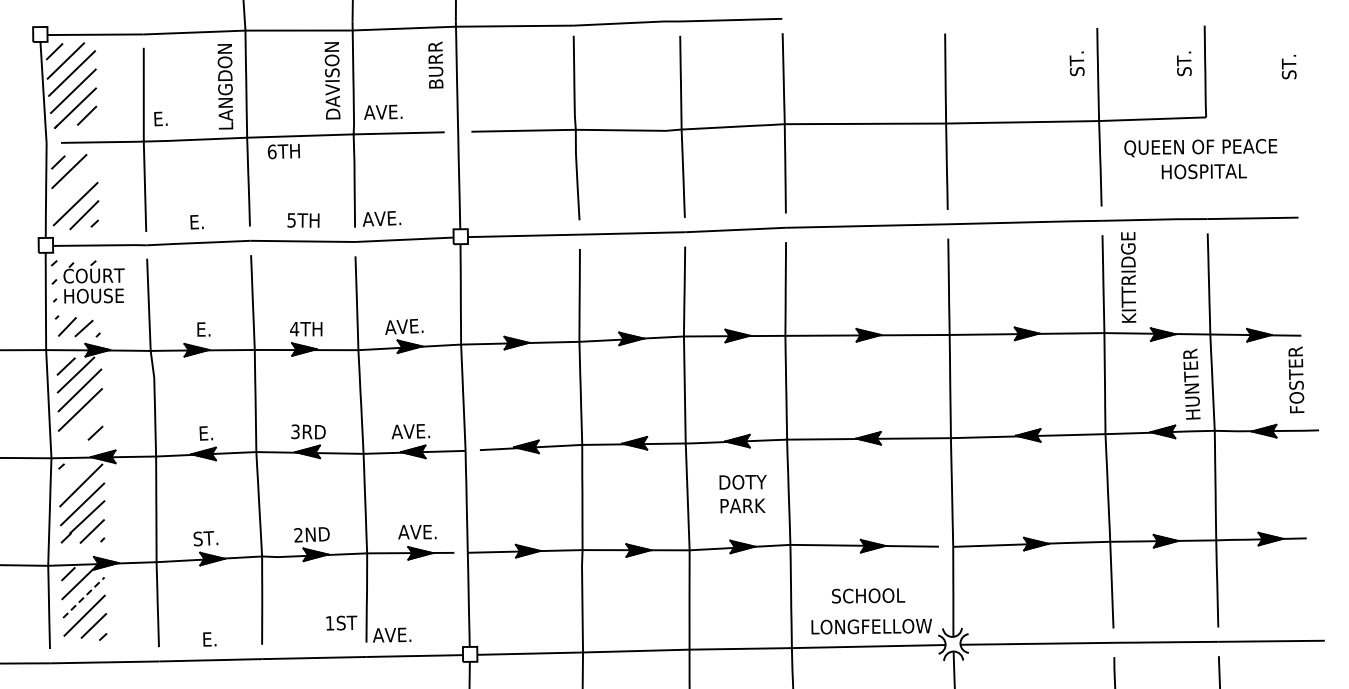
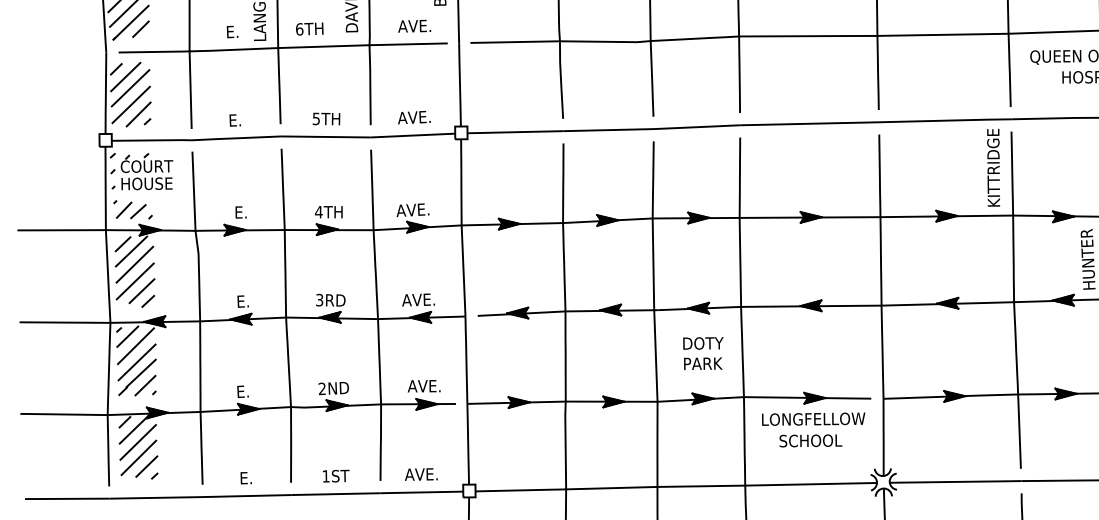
text: (383, 111) -> (414, 25), moved
text: (160, 118) -> (232, 31), moved
text: (283, 151) -> (309, 29), moved
line: (74, 184) -> (130, 88), added
text: (382, 218) -> (414, 117), moved
text: (1128, 277) -> (993, 167), moved
line: (87, 421) -> (141, 291), added
line: (71, 474) -> (127, 336), added
text: (205, 538) -> (242, 391), ST. -> E.
line: (83, 597) -> (137, 442), dashed -> solid
text: (341, 622) -> (335, 475), moved
text: (871, 626) -> (813, 419), moved
text: (392, 634) -> (421, 473), moved

